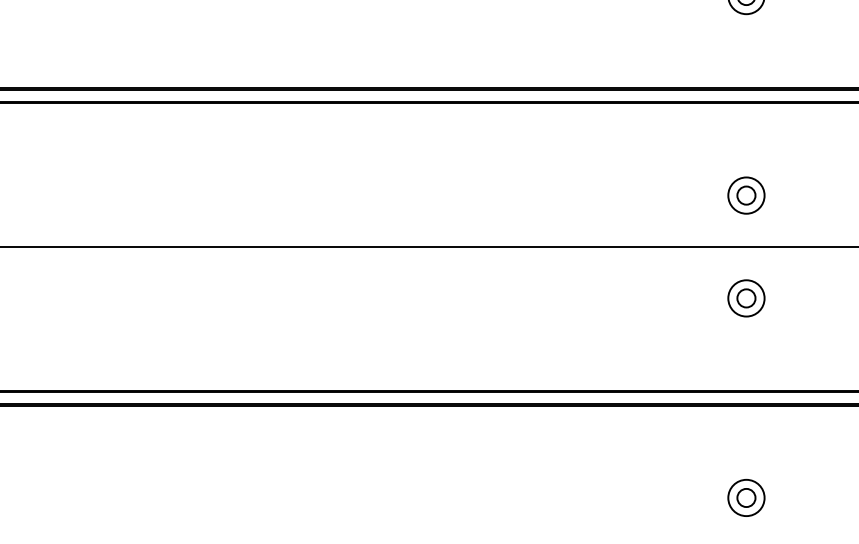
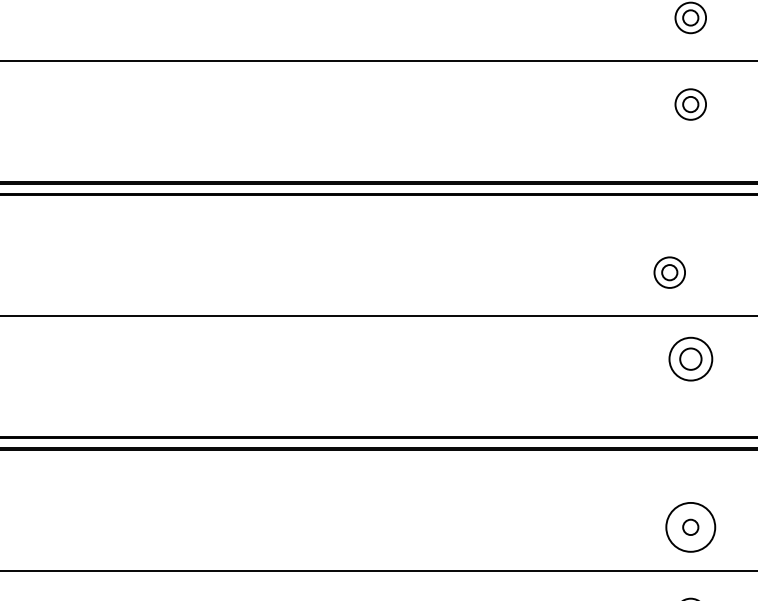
part: (746, 195) -> (669, 272), moved
part: (746, 298) -> (690, 359), size x1.4
circle: (746, 498) -> (690, 527), size x1.6

